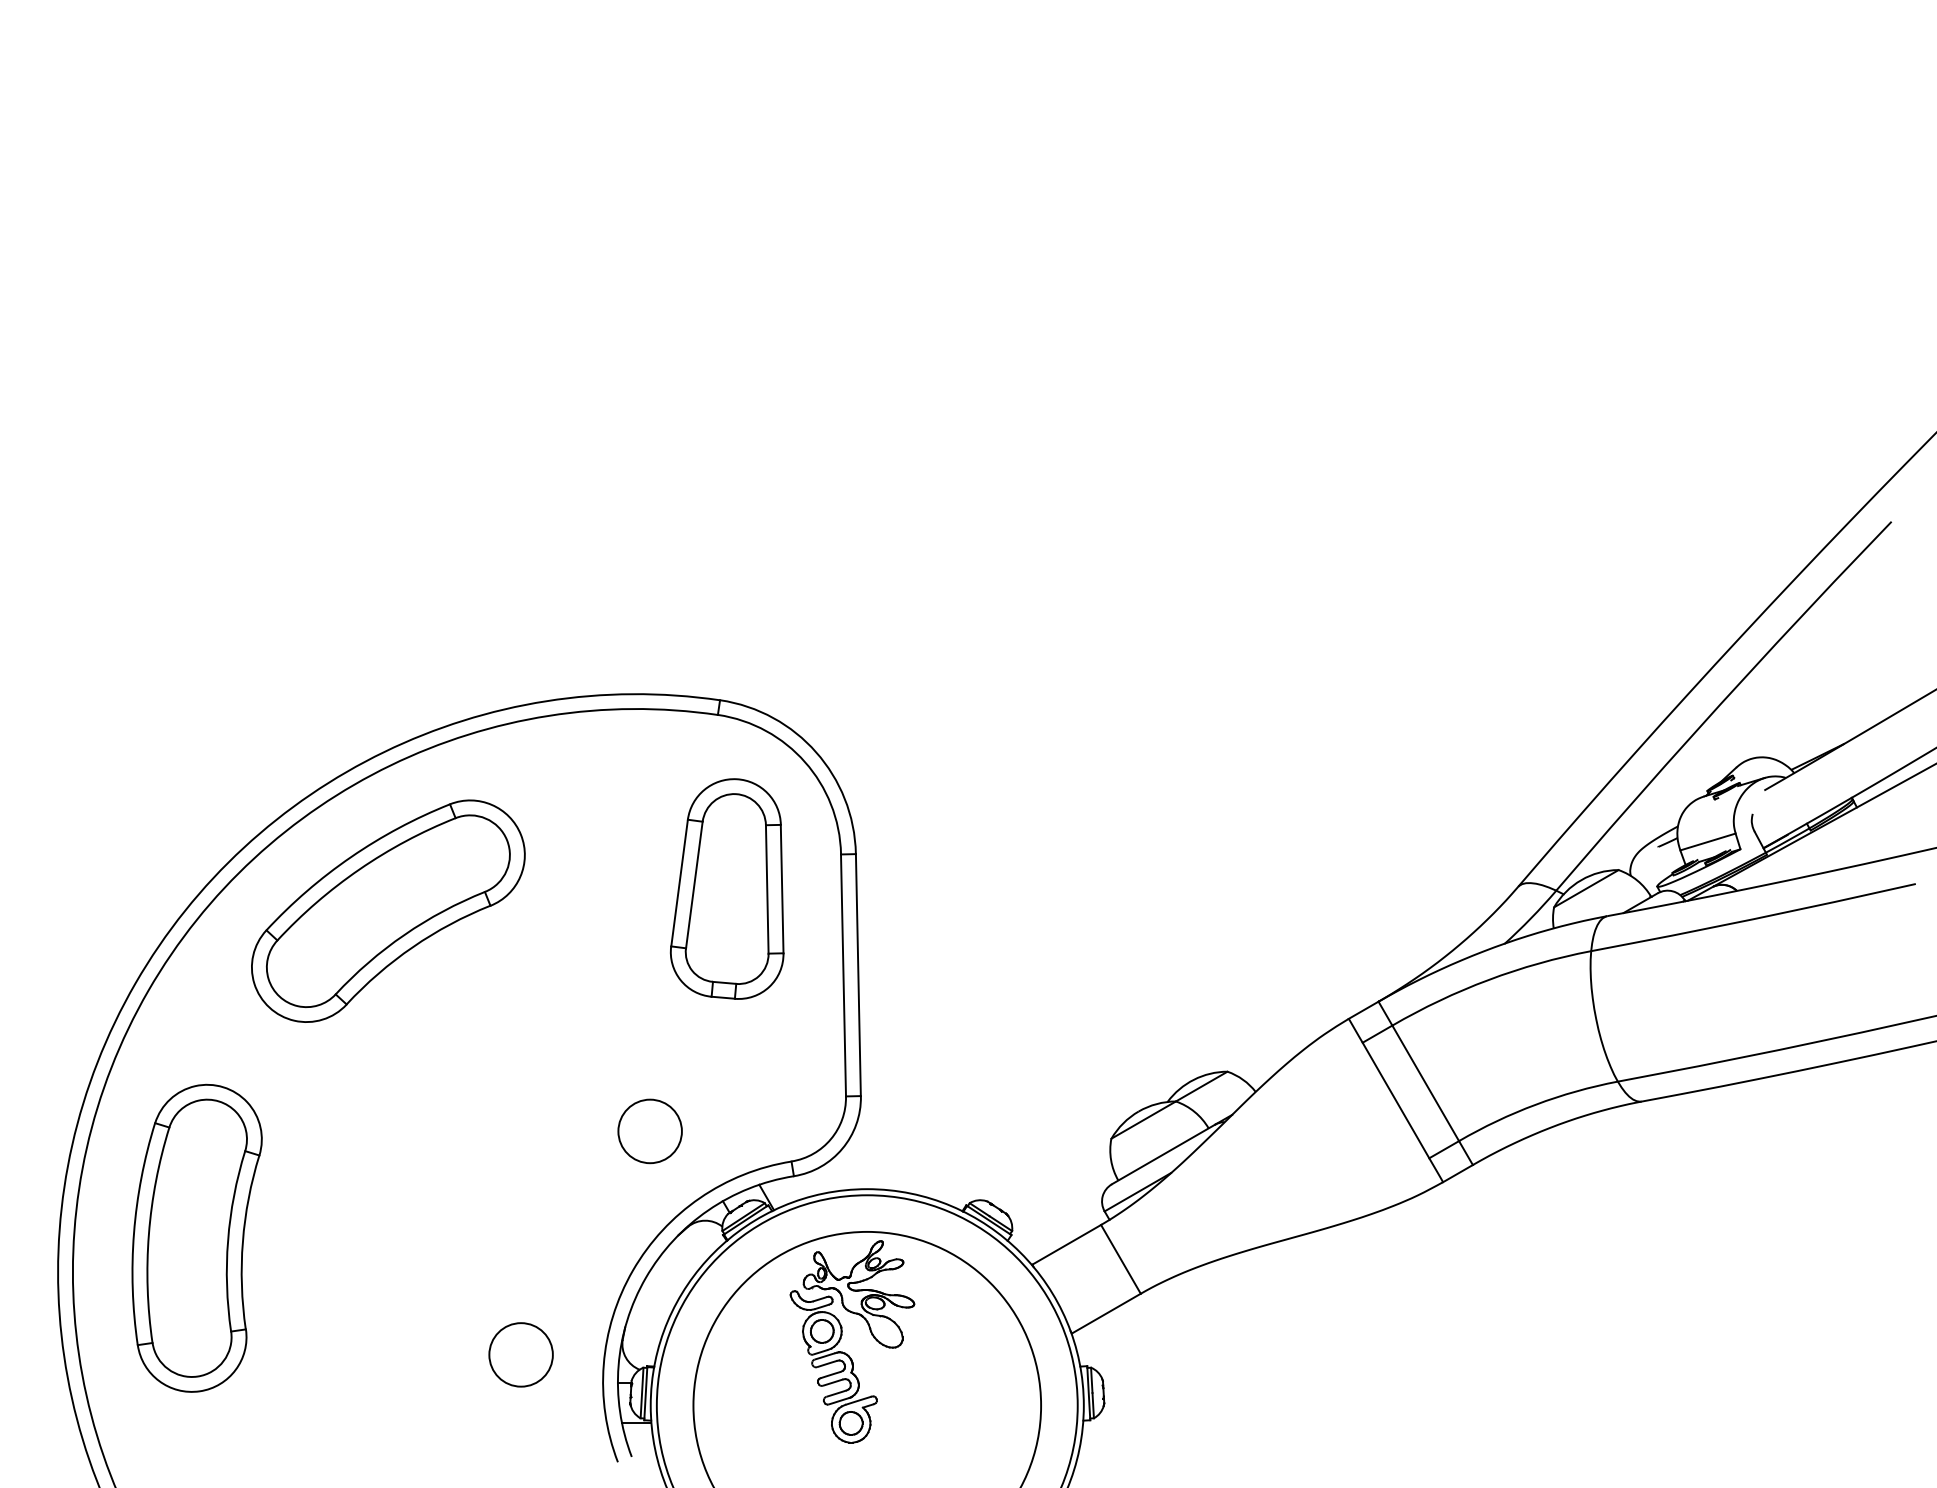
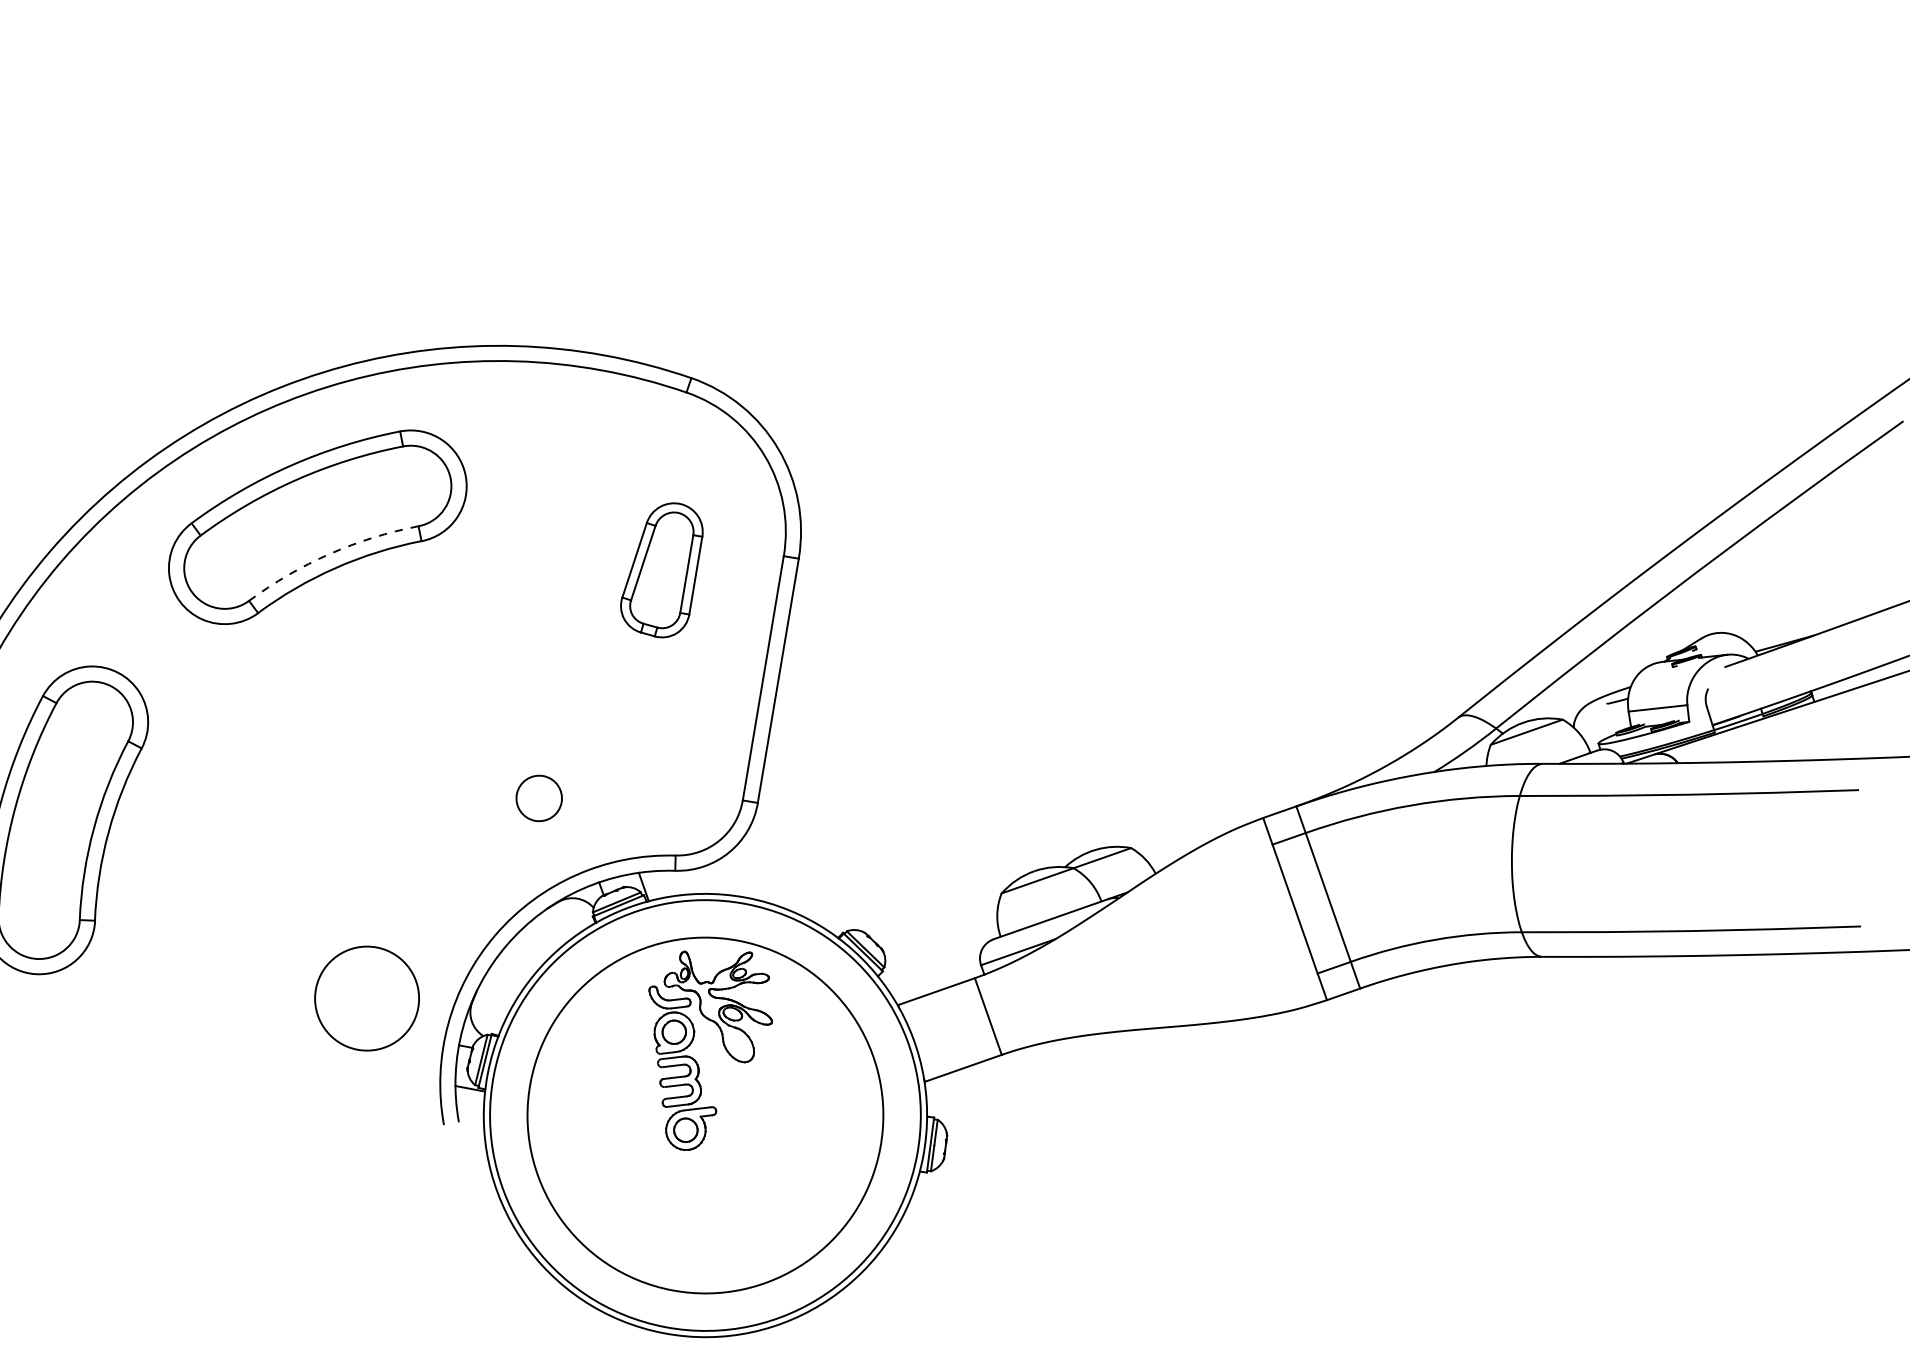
part: (726, 888) -> (662, 568), size x0.6
arc: (404, 934) -> (329, 553), solid -> dashed
circle: (649, 1131) -> (538, 798), size x0.7
circle: (520, 1354) -> (366, 998), size x1.6

